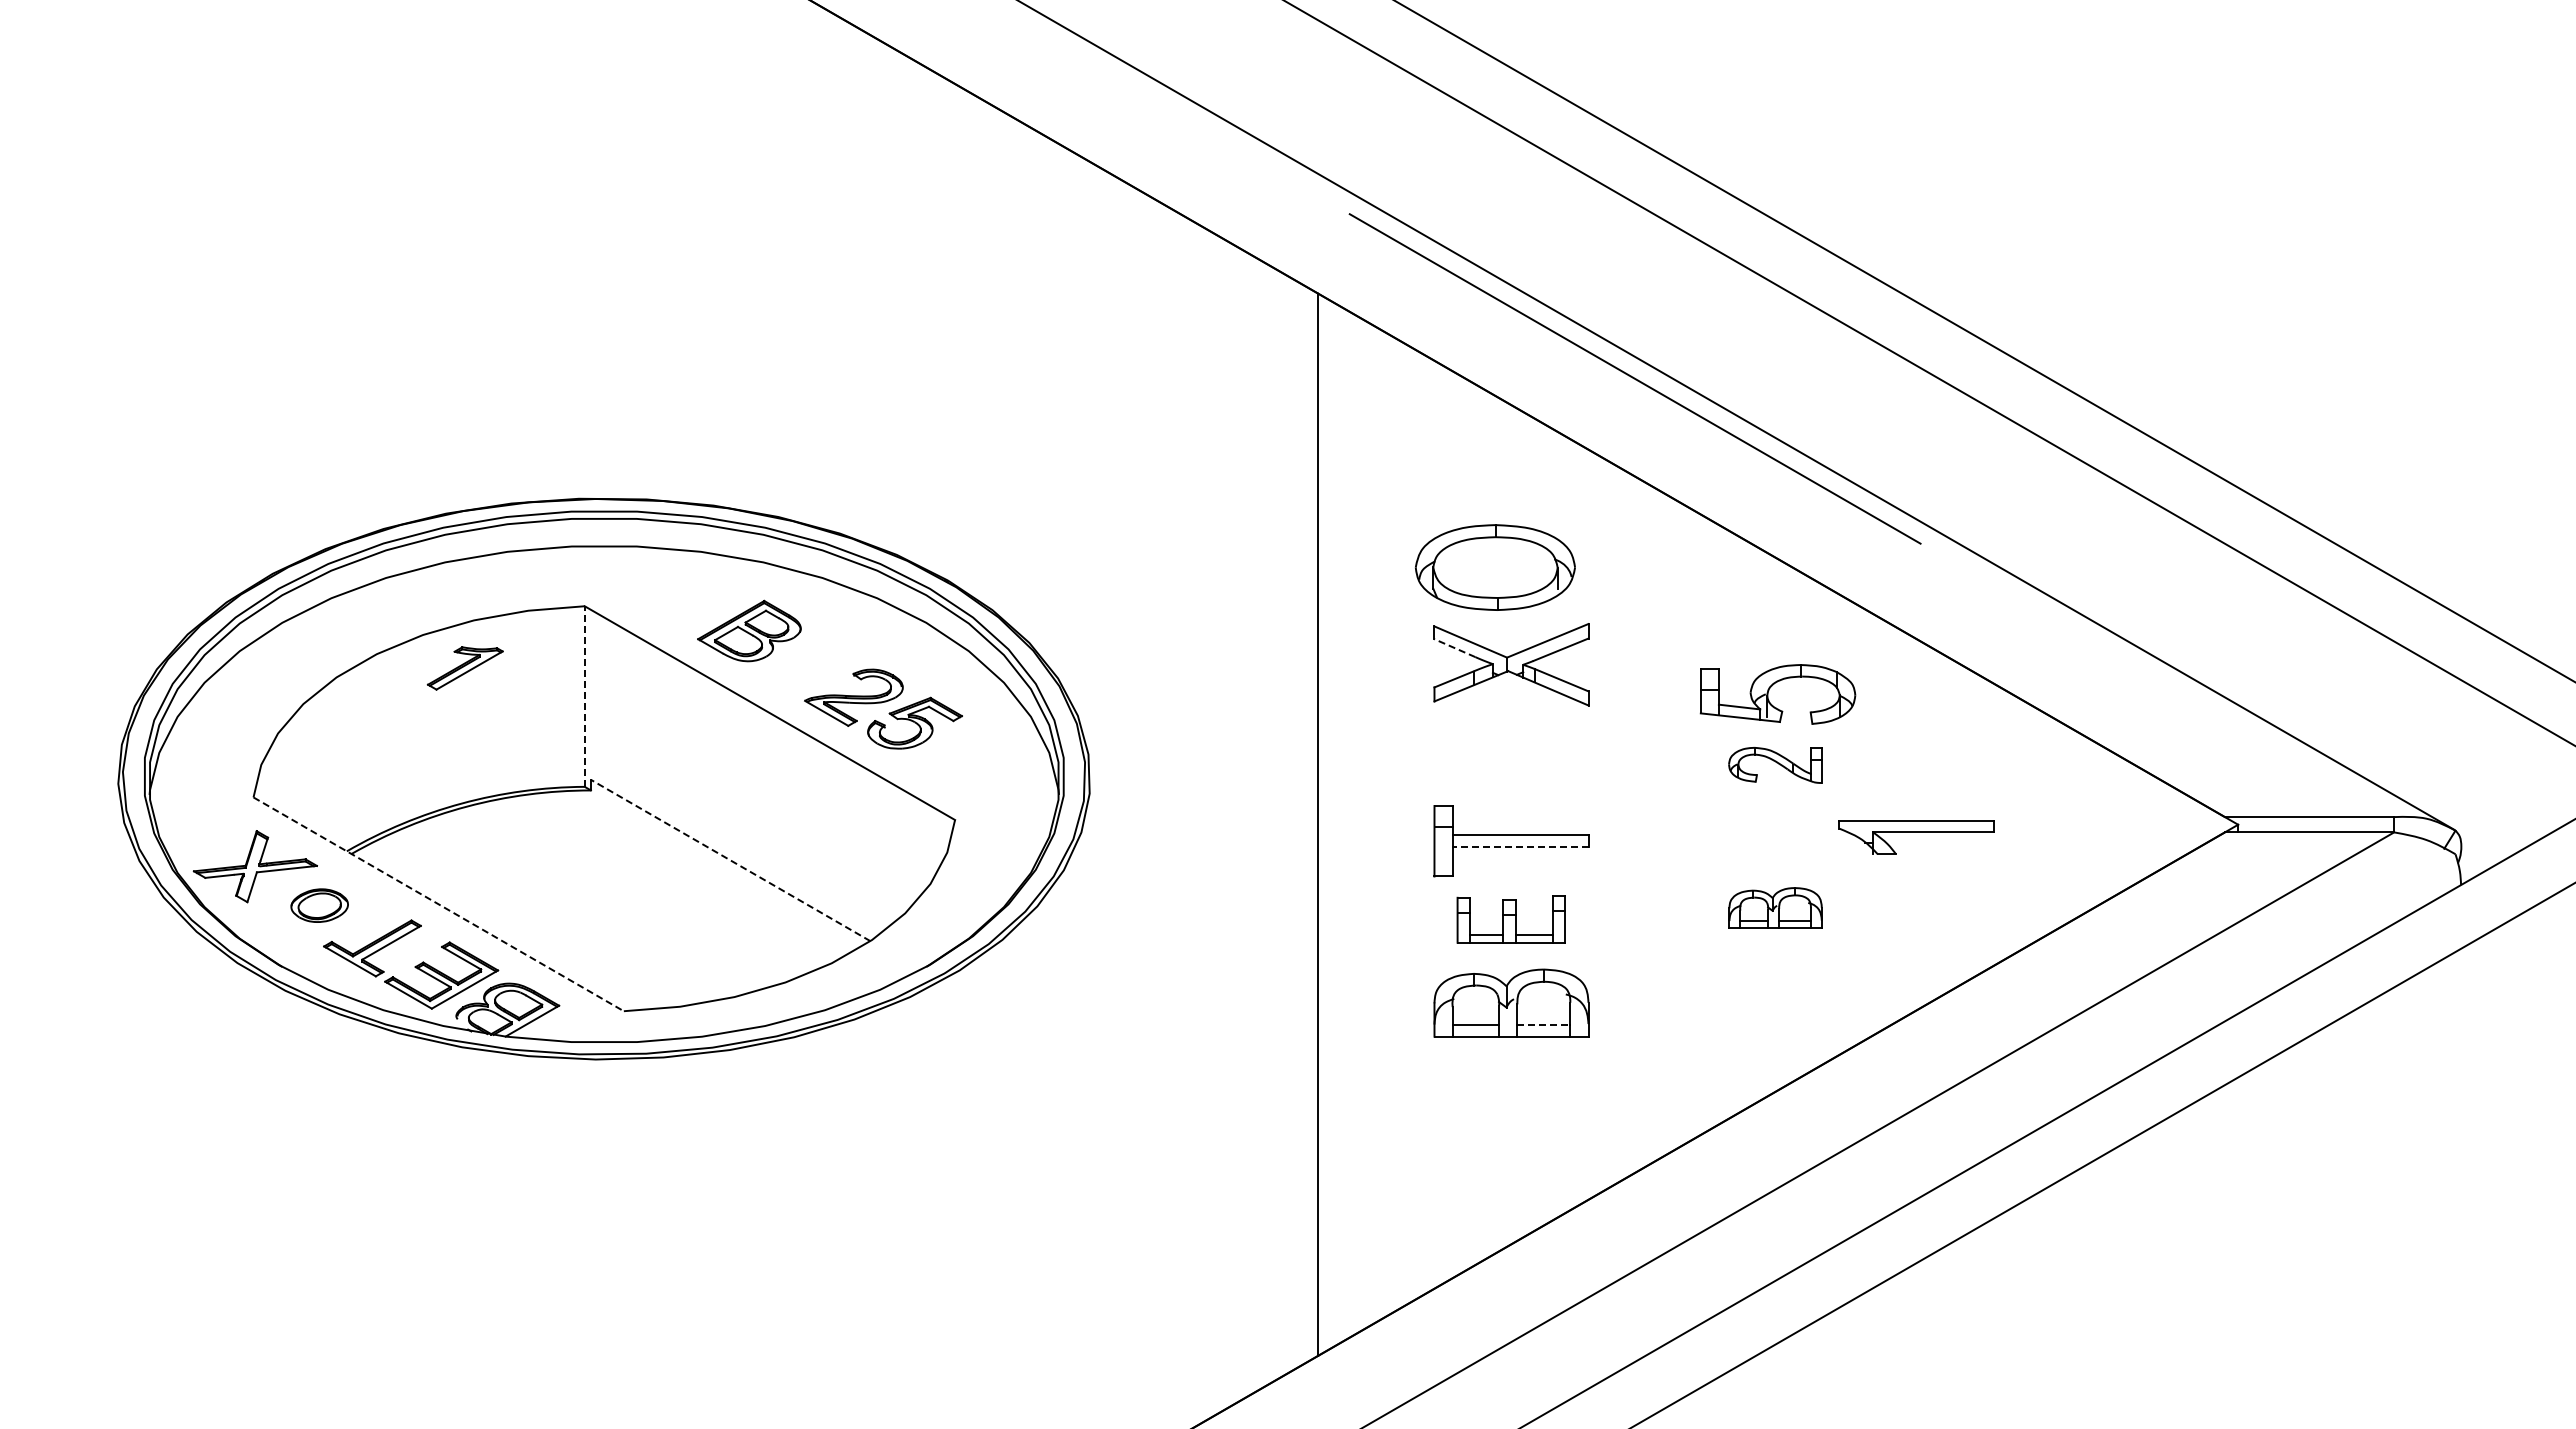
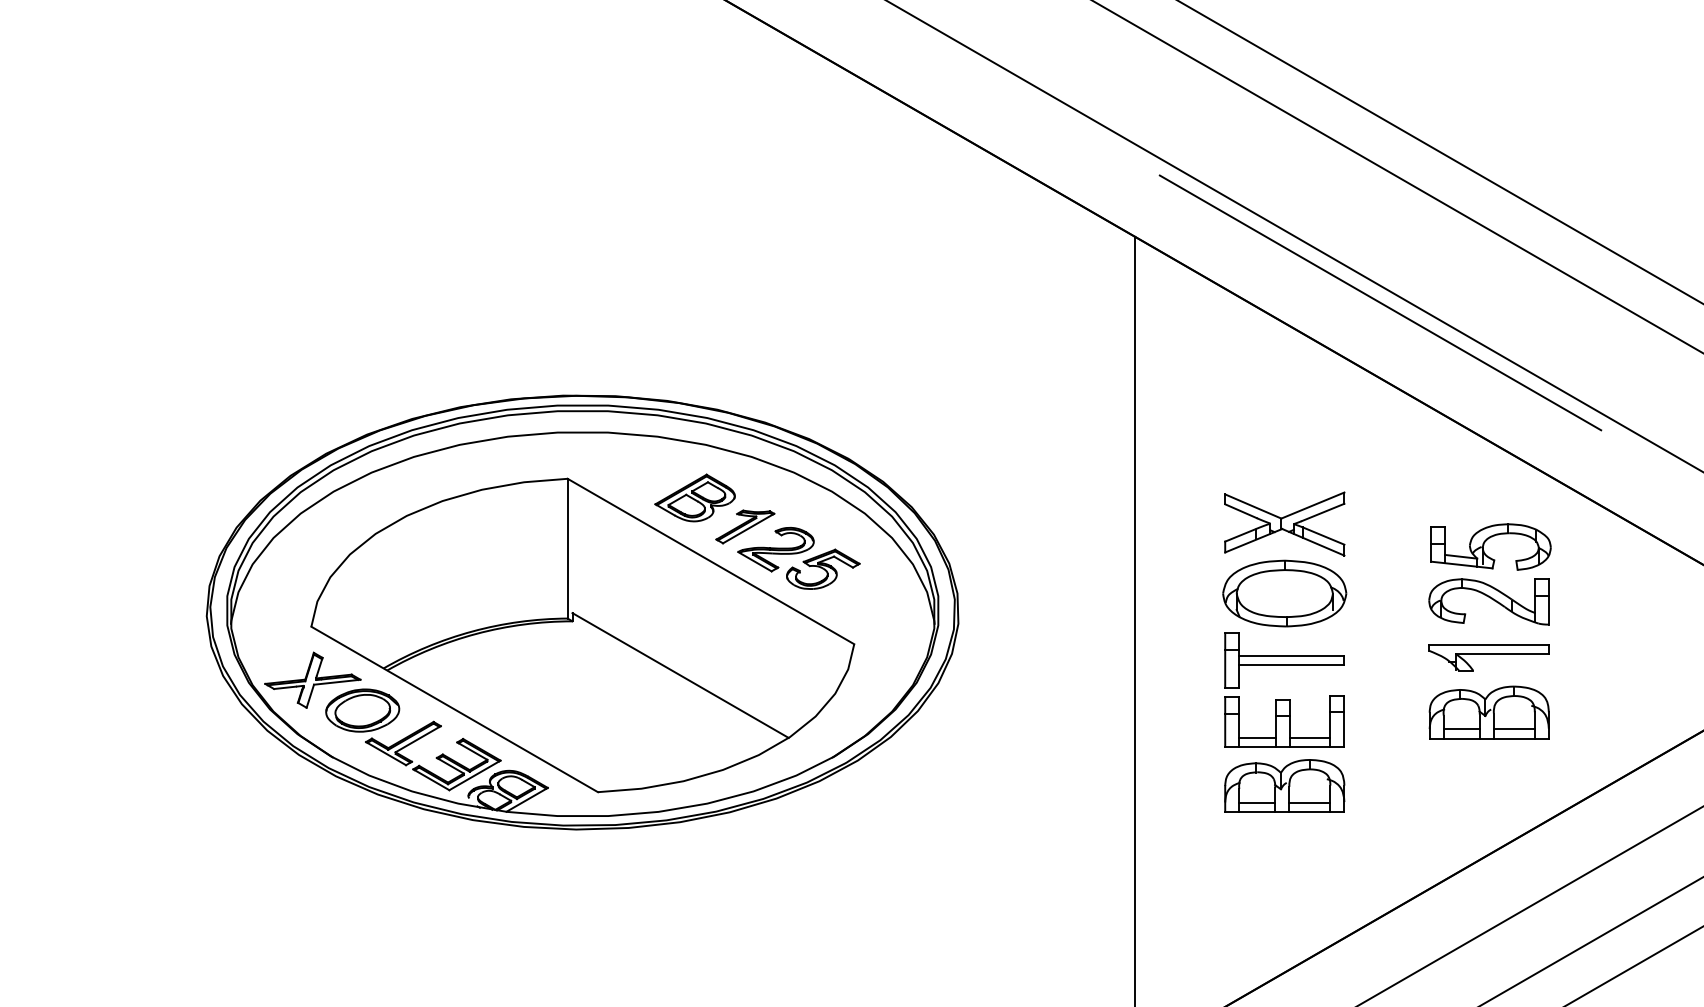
part: (1494, 567) -> (1284, 593), moved
line: (1454, 647) -> (1240, 510), dashed -> solid
part: (464, 668) -> (744, 526), moved
line: (584, 696) -> (567, 548), dashed -> solid
part: (1775, 765) -> (1489, 602), size x1.67
part: (1916, 837) -> (1489, 657), moved
line: (1520, 847) -> (1291, 665), dashed -> solid
line: (730, 860) -> (680, 675), dashed -> solid
line: (438, 904) -> (454, 709), dashed -> solid
part: (319, 905) -> (362, 710), size x1.67
part: (1775, 907) -> (1489, 711), size x1.67
part: (1511, 919) -> (1284, 721), size x1.43
line: (1544, 1024) -> (1310, 802), dashed -> solid

